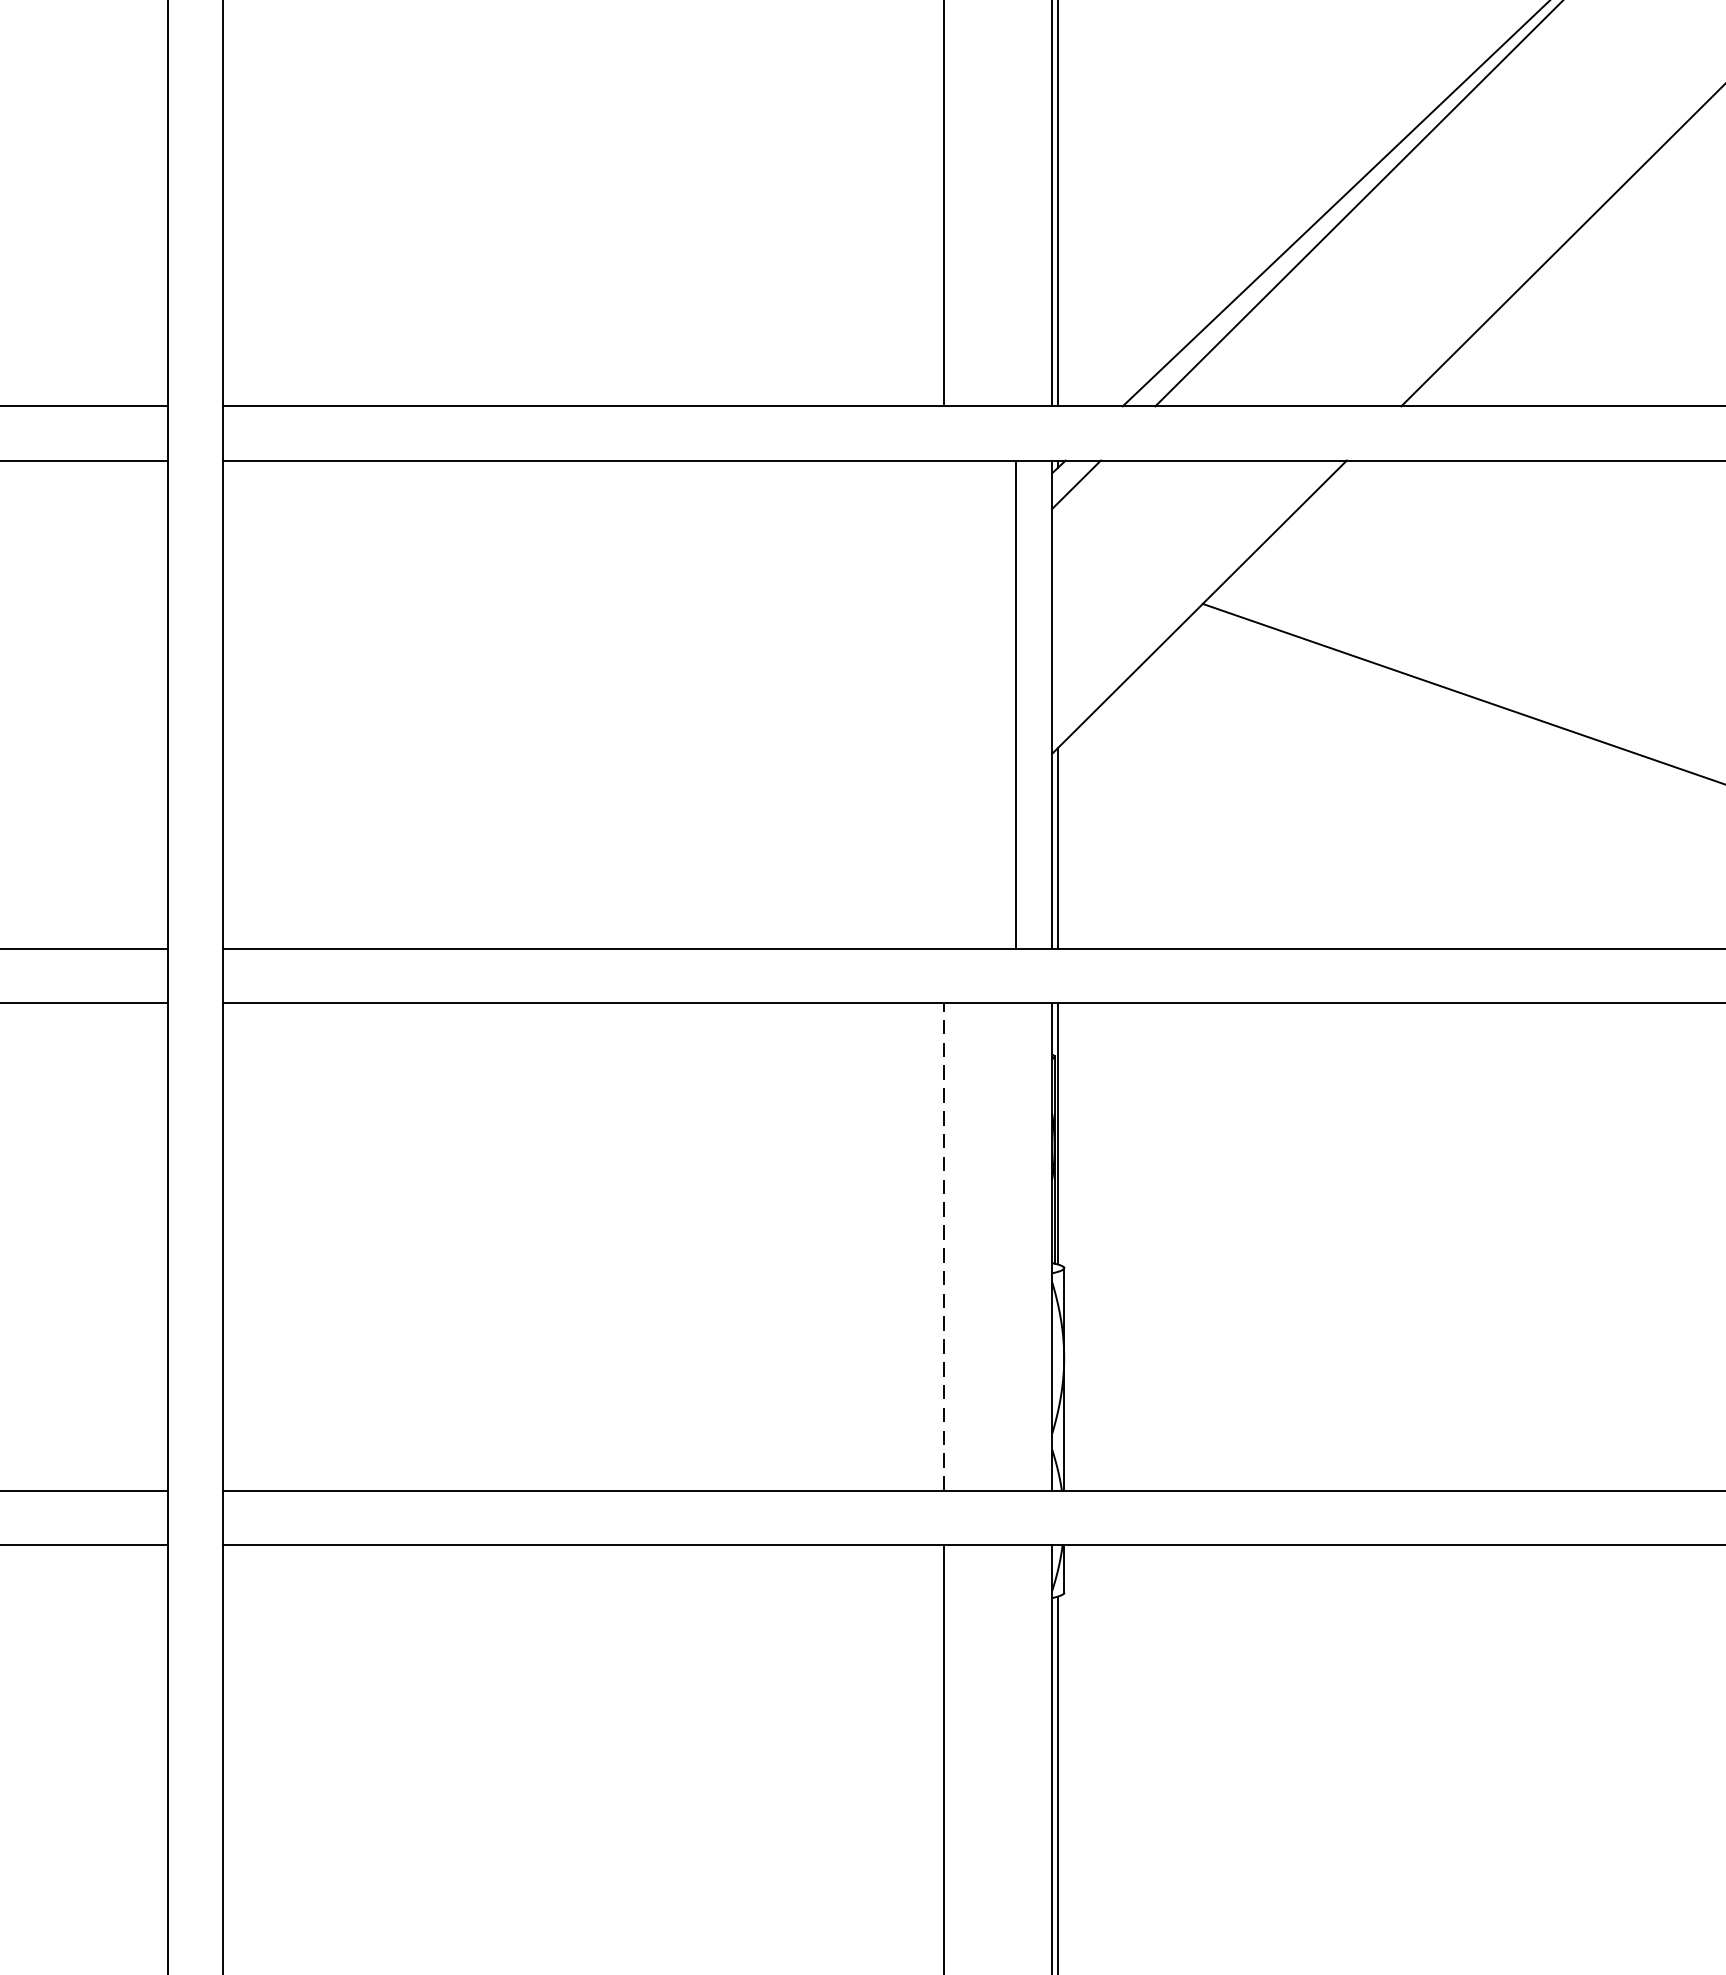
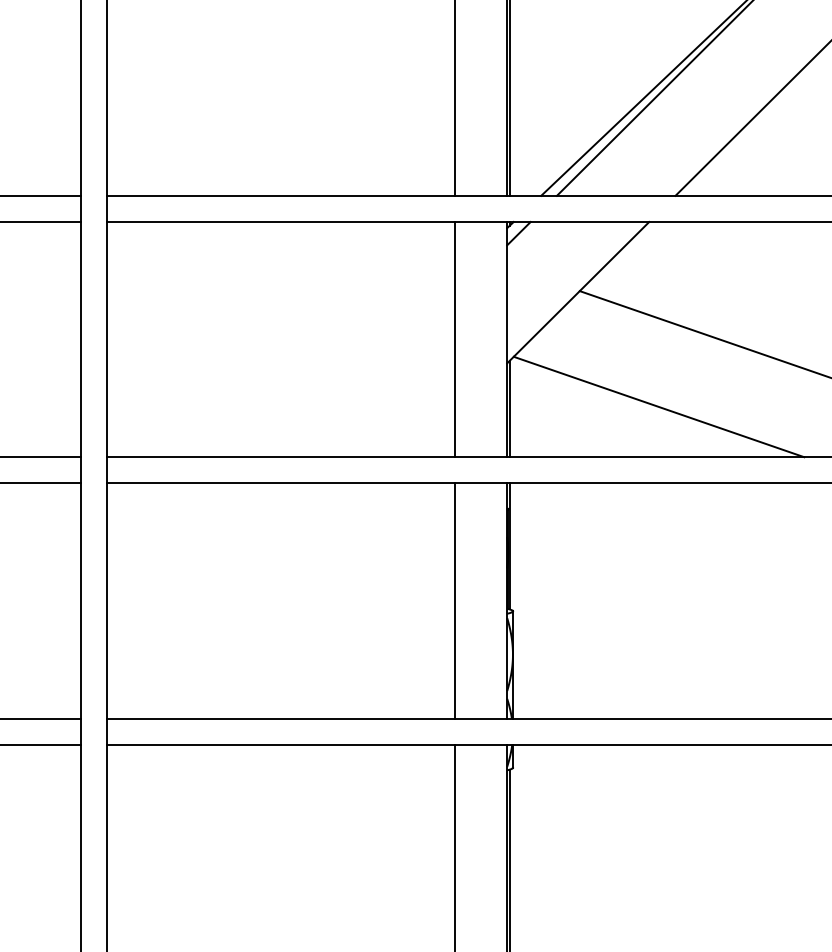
line: (1015, 704) -> (454, 339), moved
line: (1366, 843) -> (658, 406), added
line: (942, 1245) -> (454, 600), dashed -> solid

